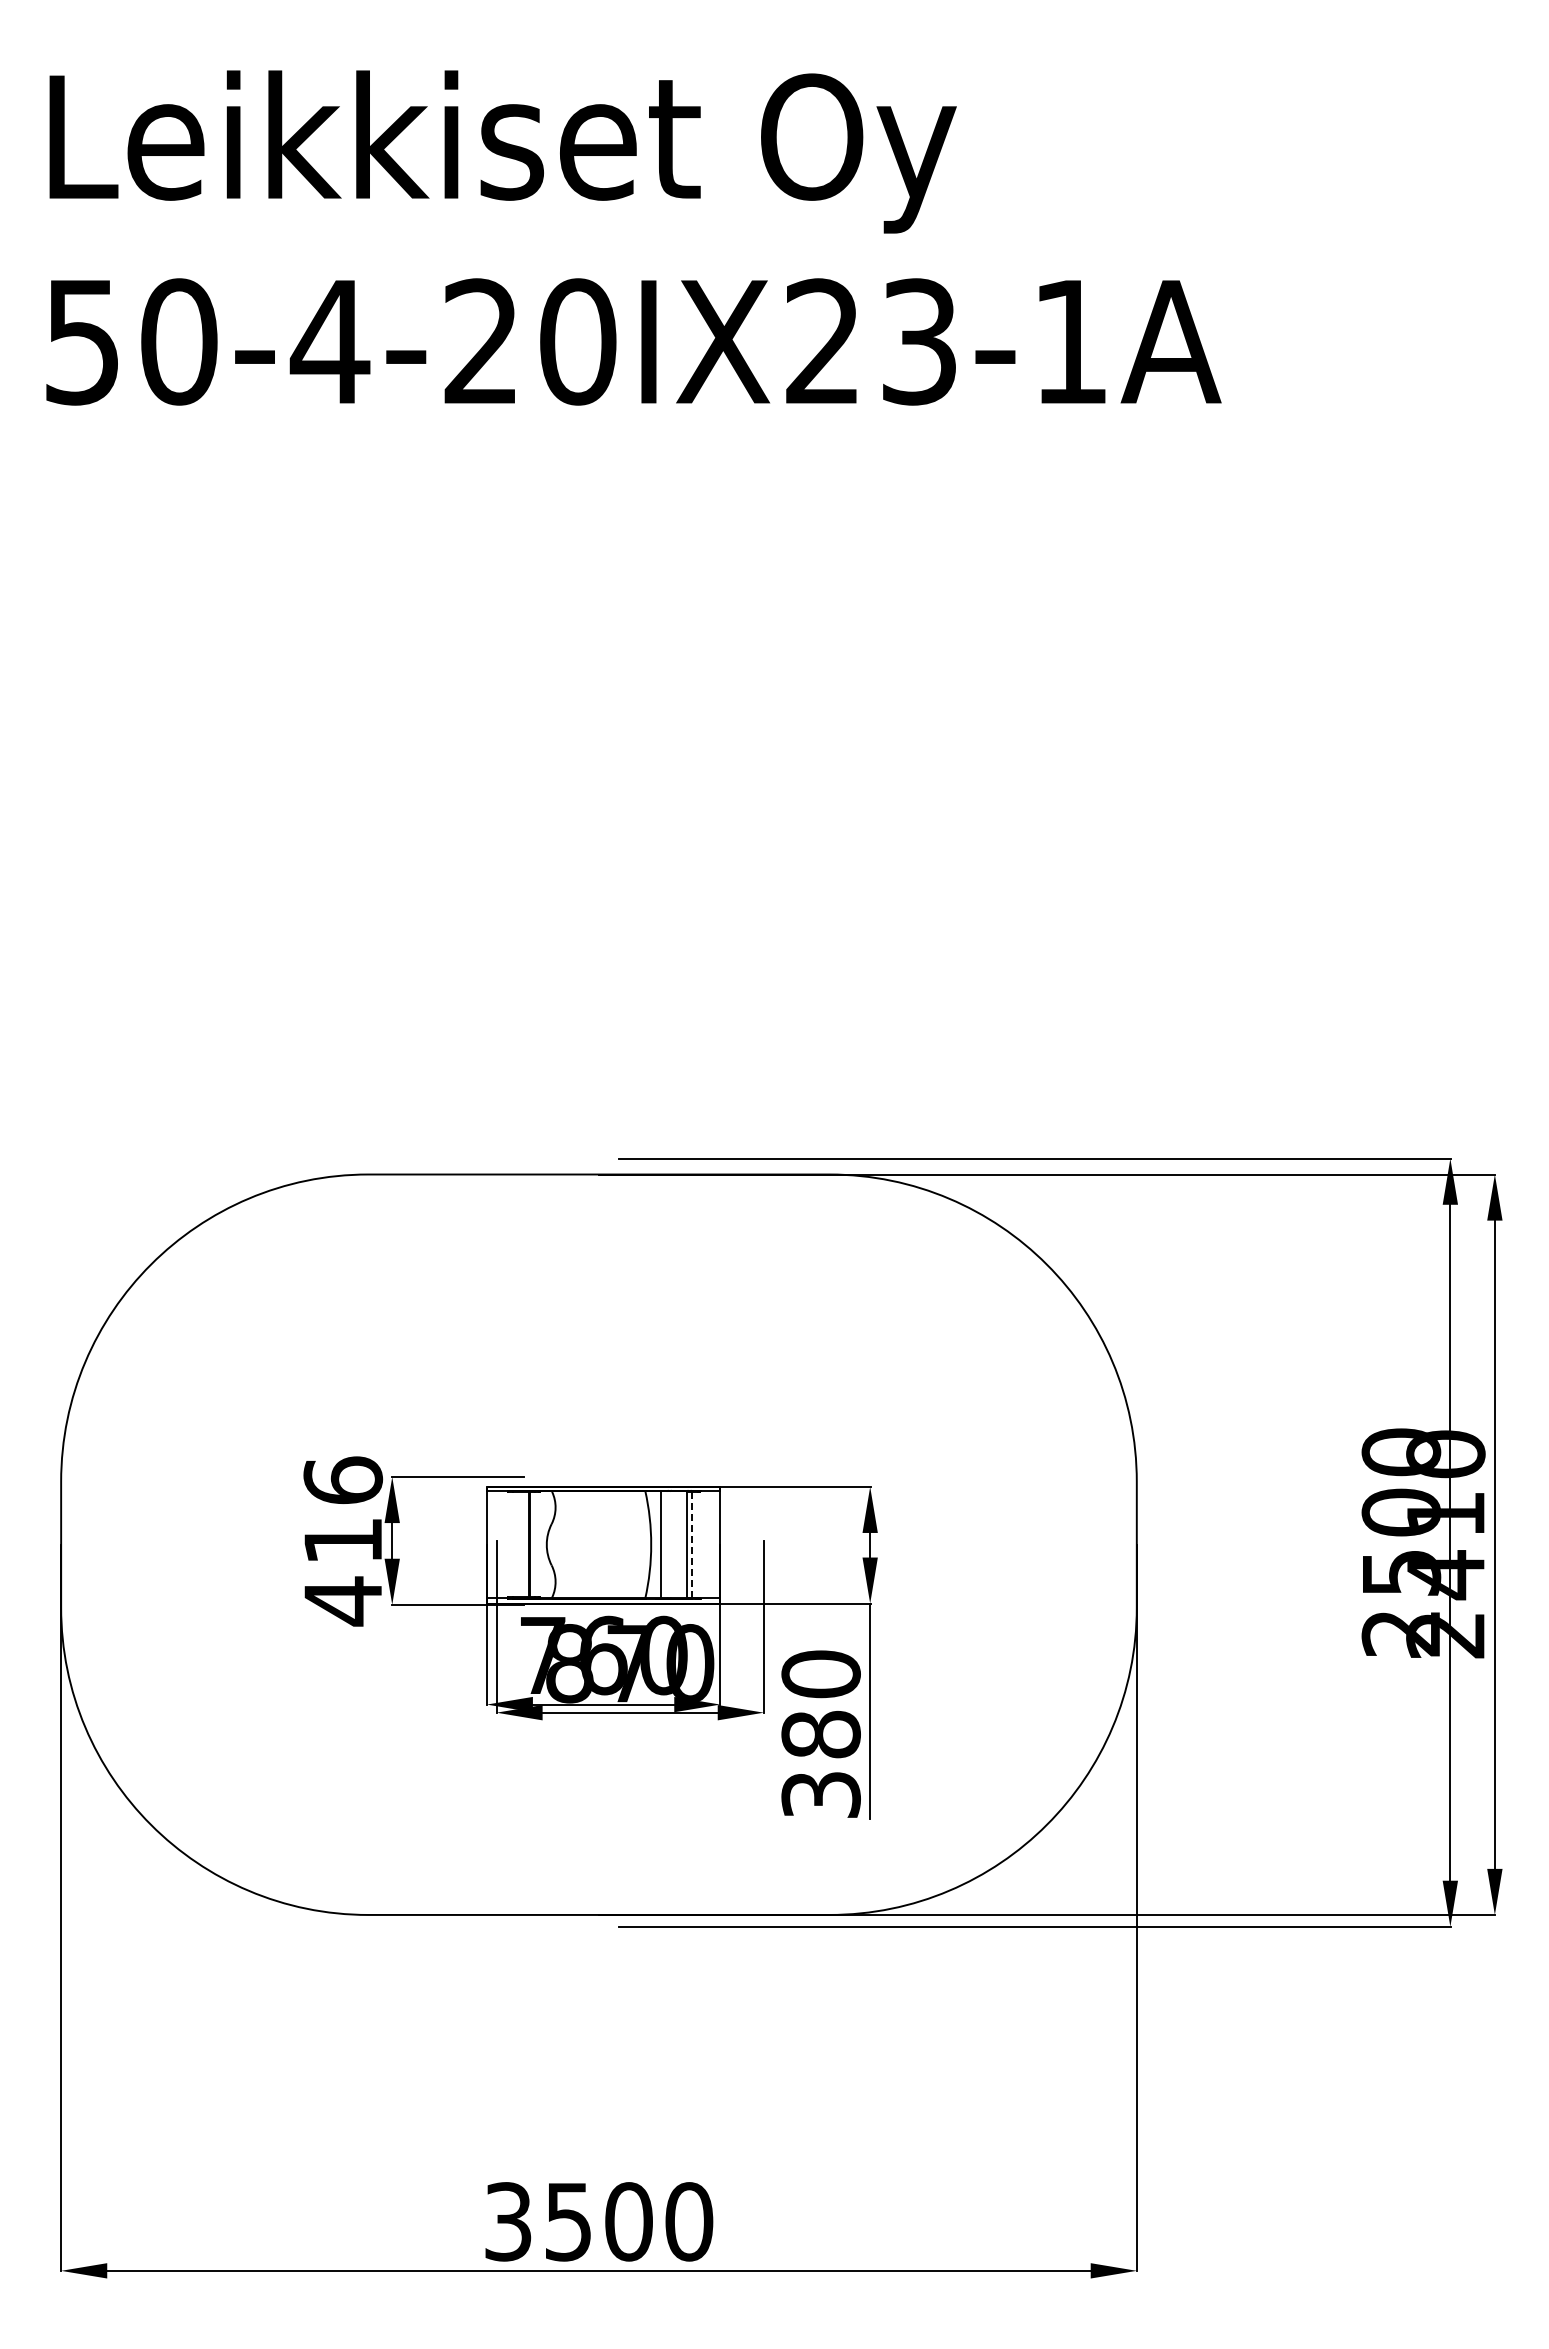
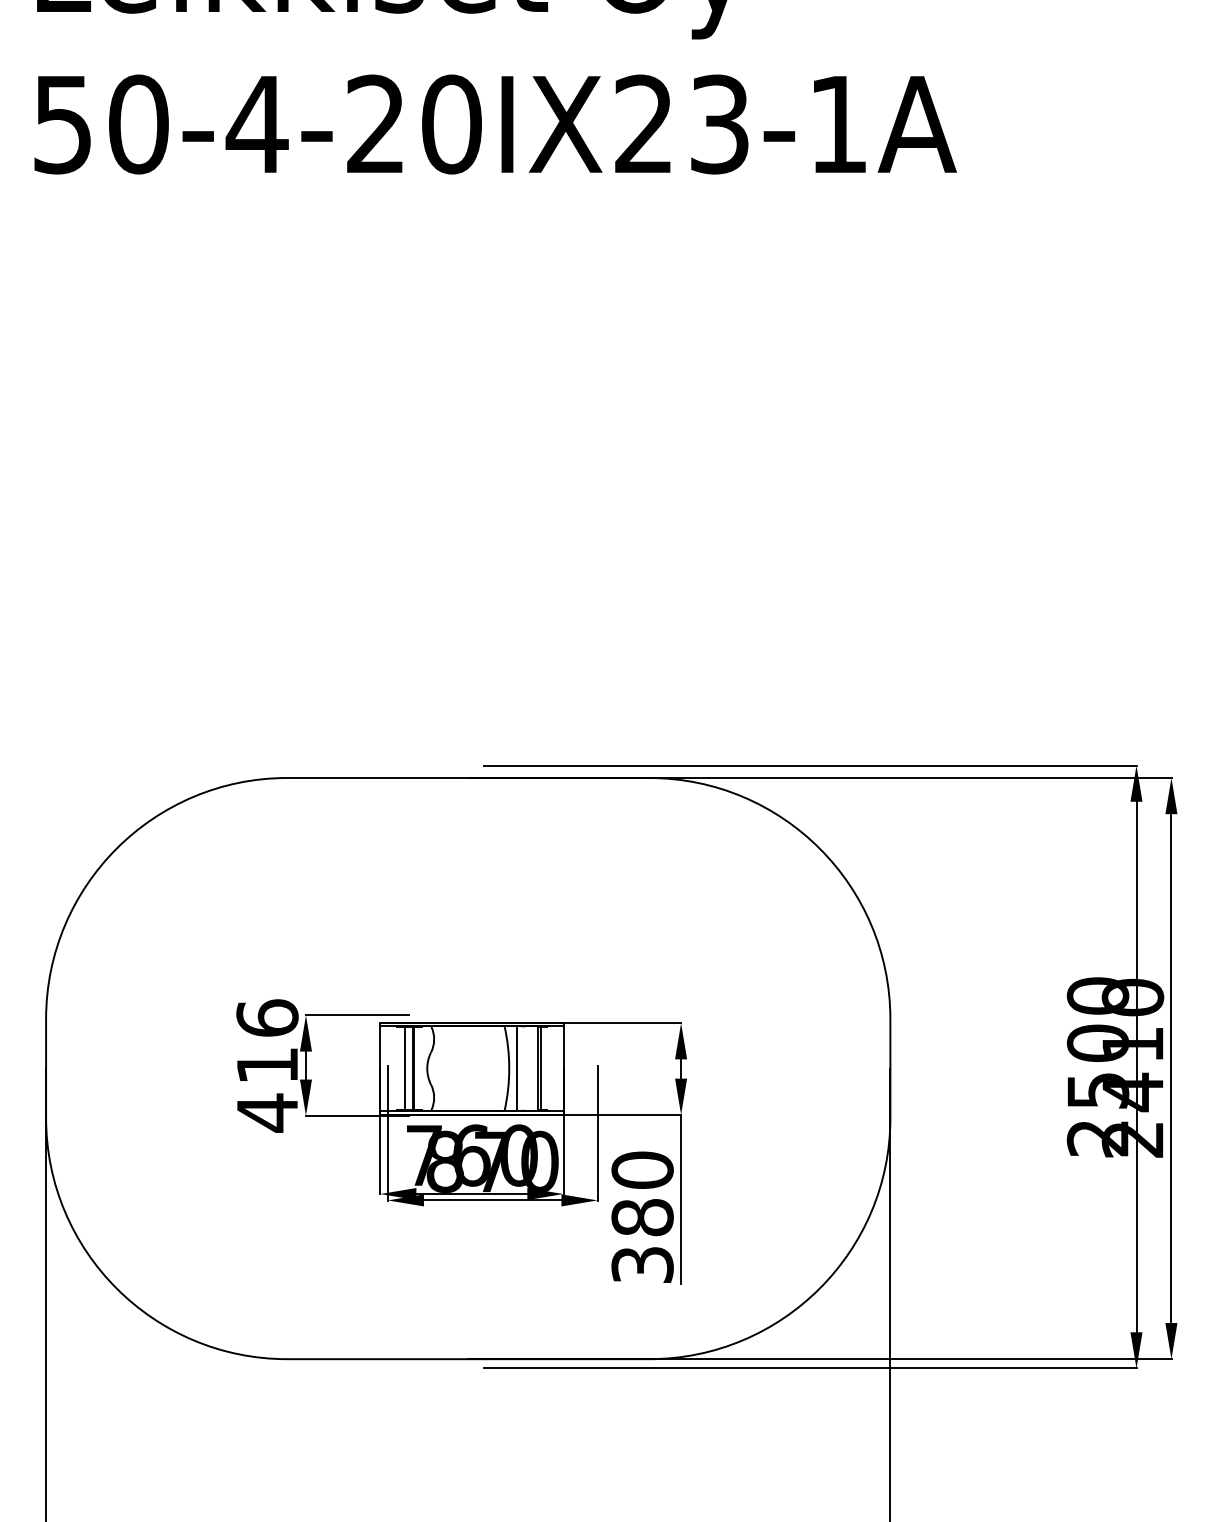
line: (518, 1544) -> (405, 1068), added
line: (691, 1545) -> (540, 1069), dashed -> solid

